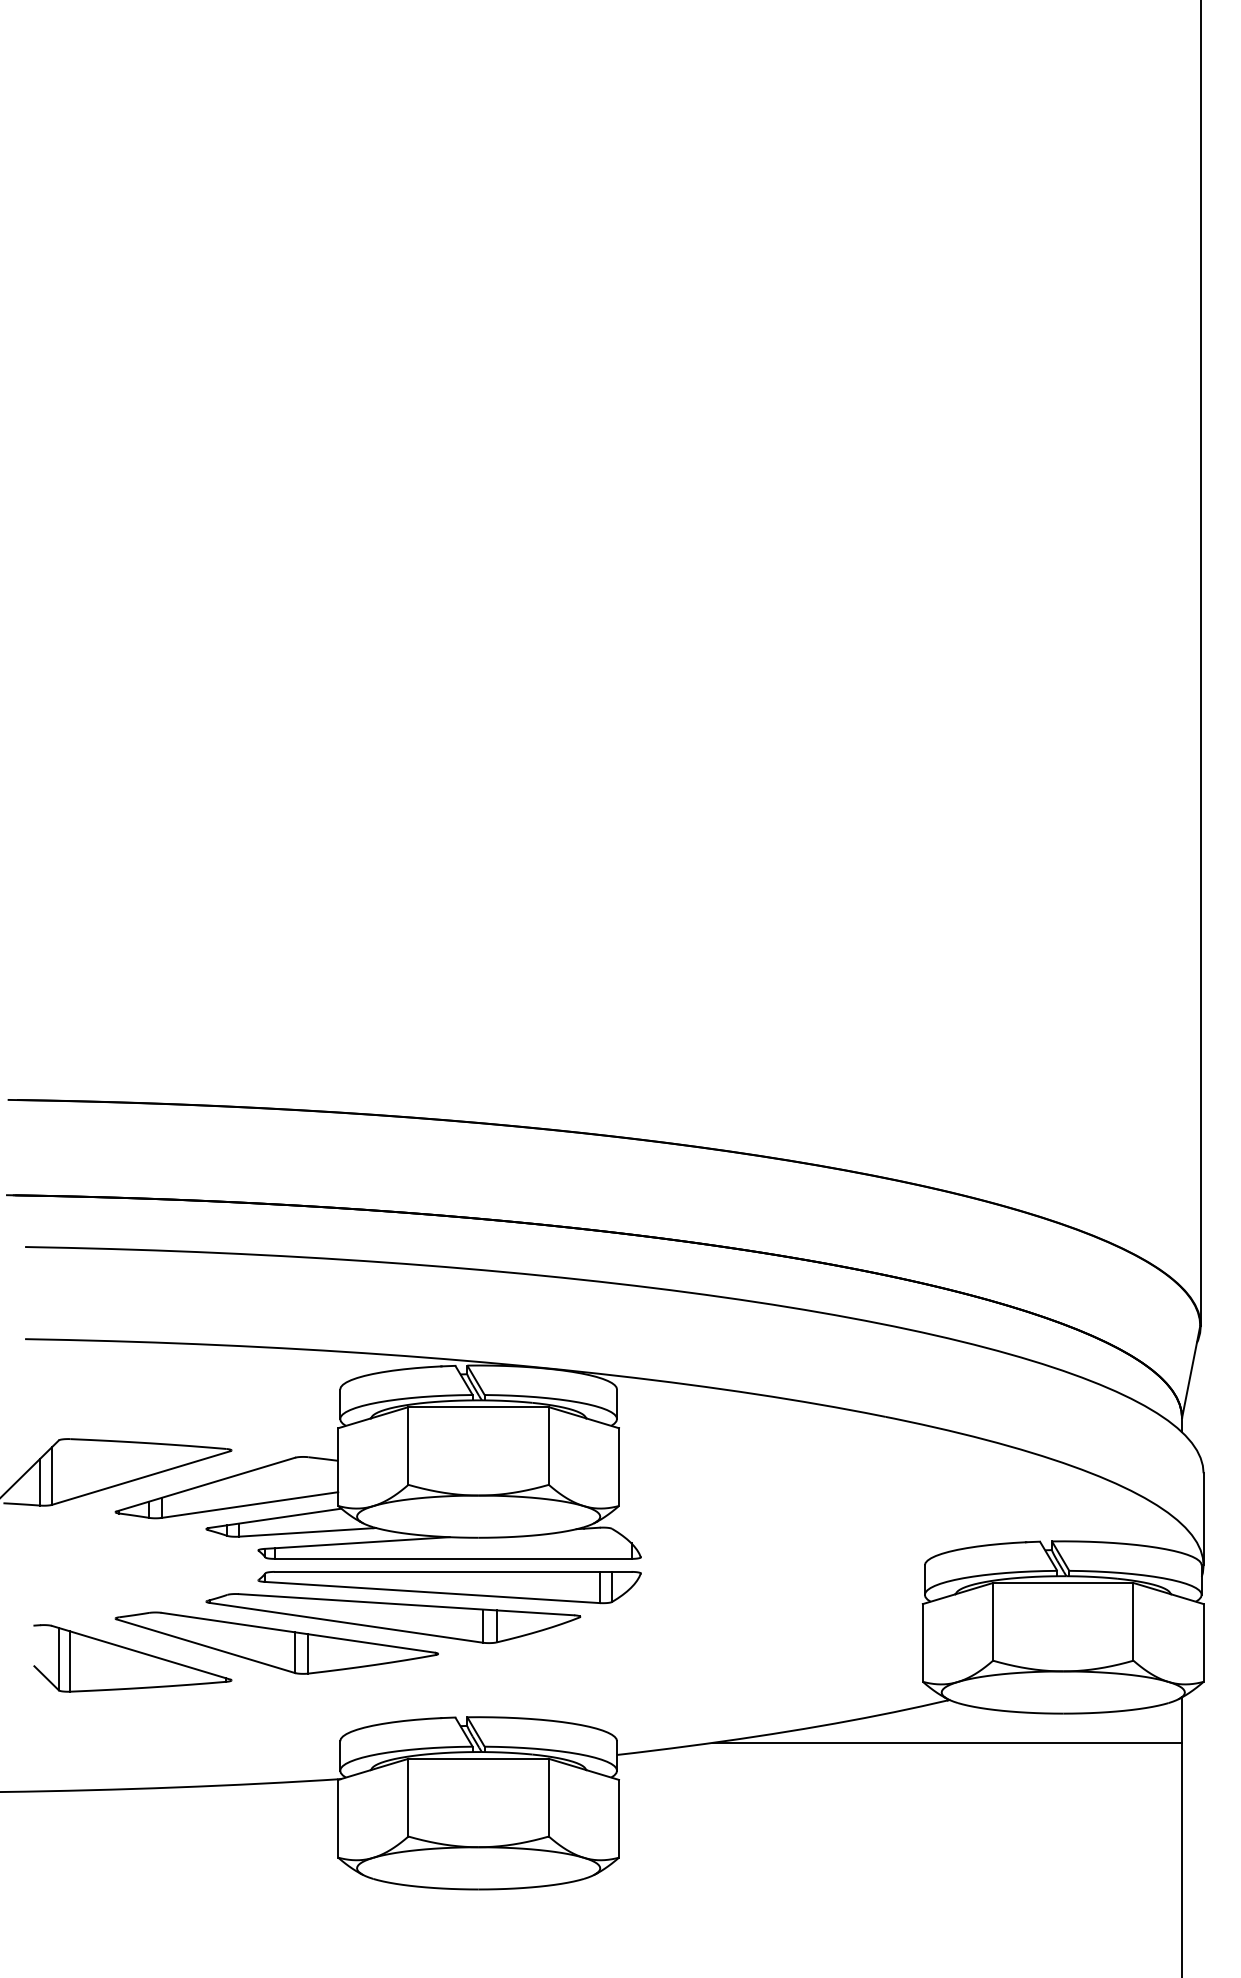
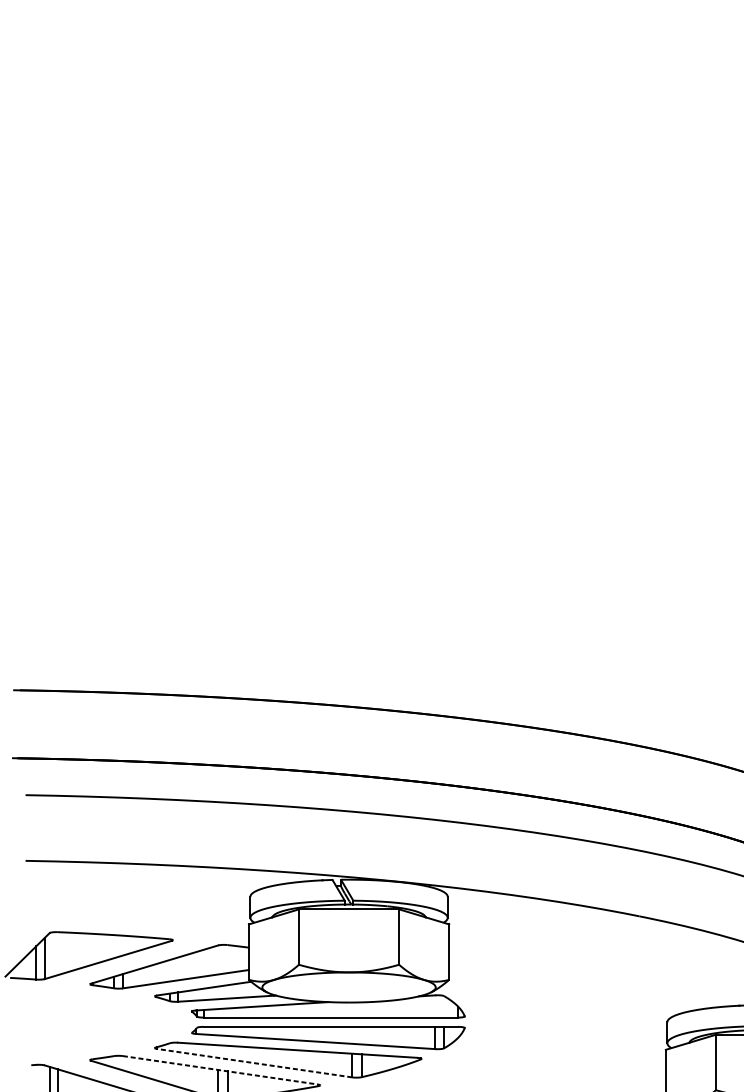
line: (345, 1622) -> (254, 1062), solid -> dashed
line: (298, 1632) -> (220, 1070), solid -> dashed

